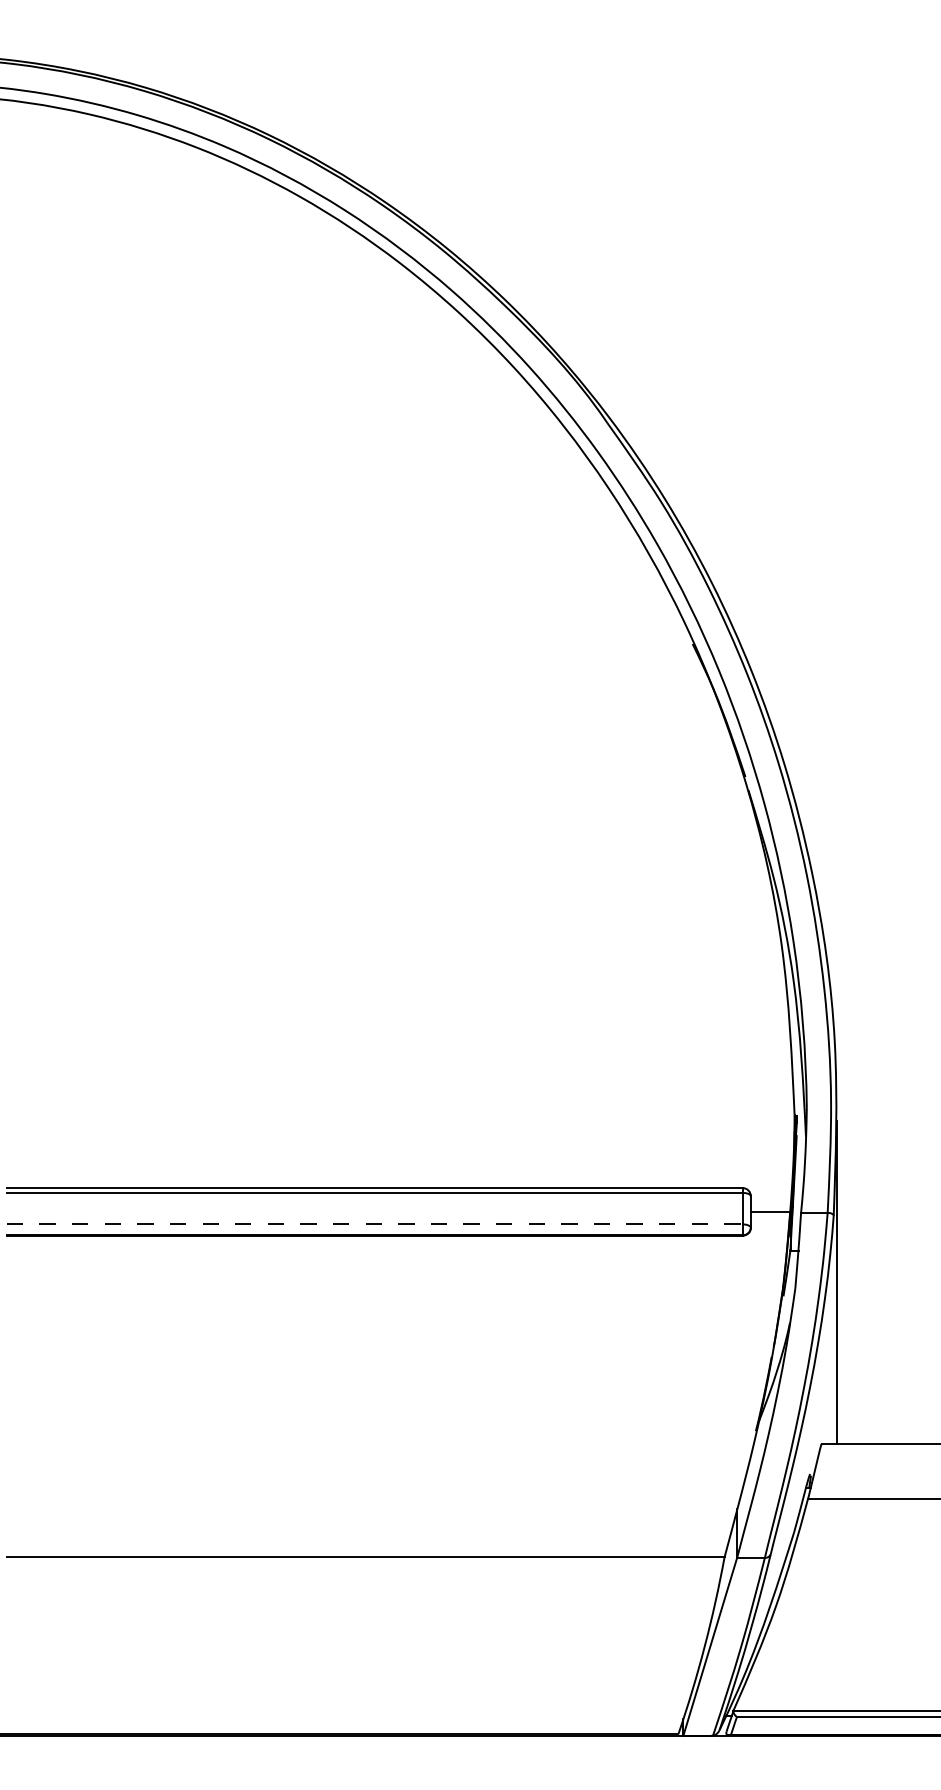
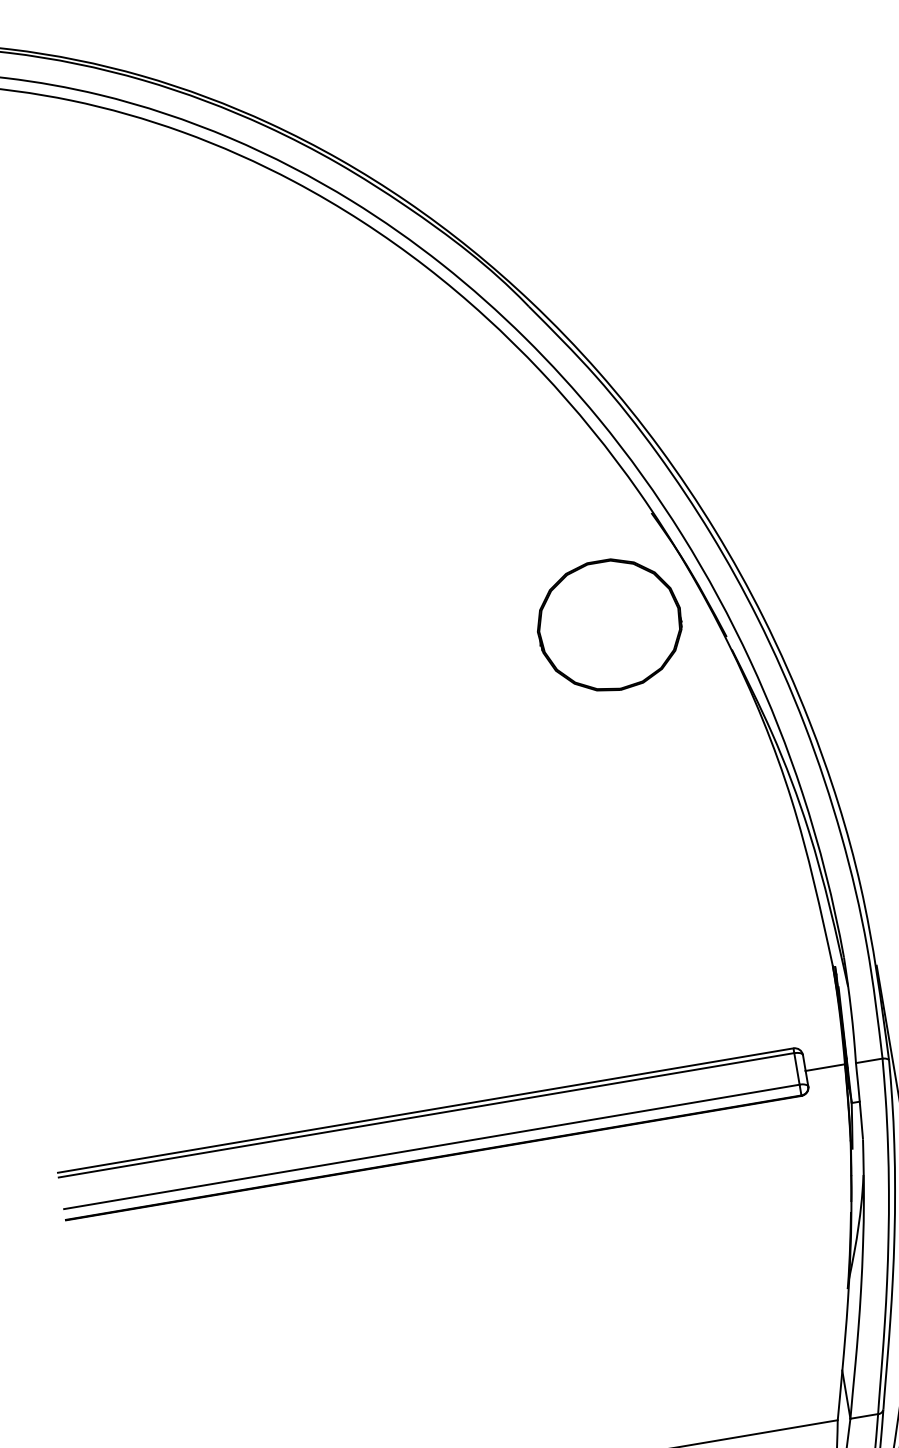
part: (633, 746) -> (609, 625), added
line: (374, 1224) -> (431, 1146), dashed -> solid

